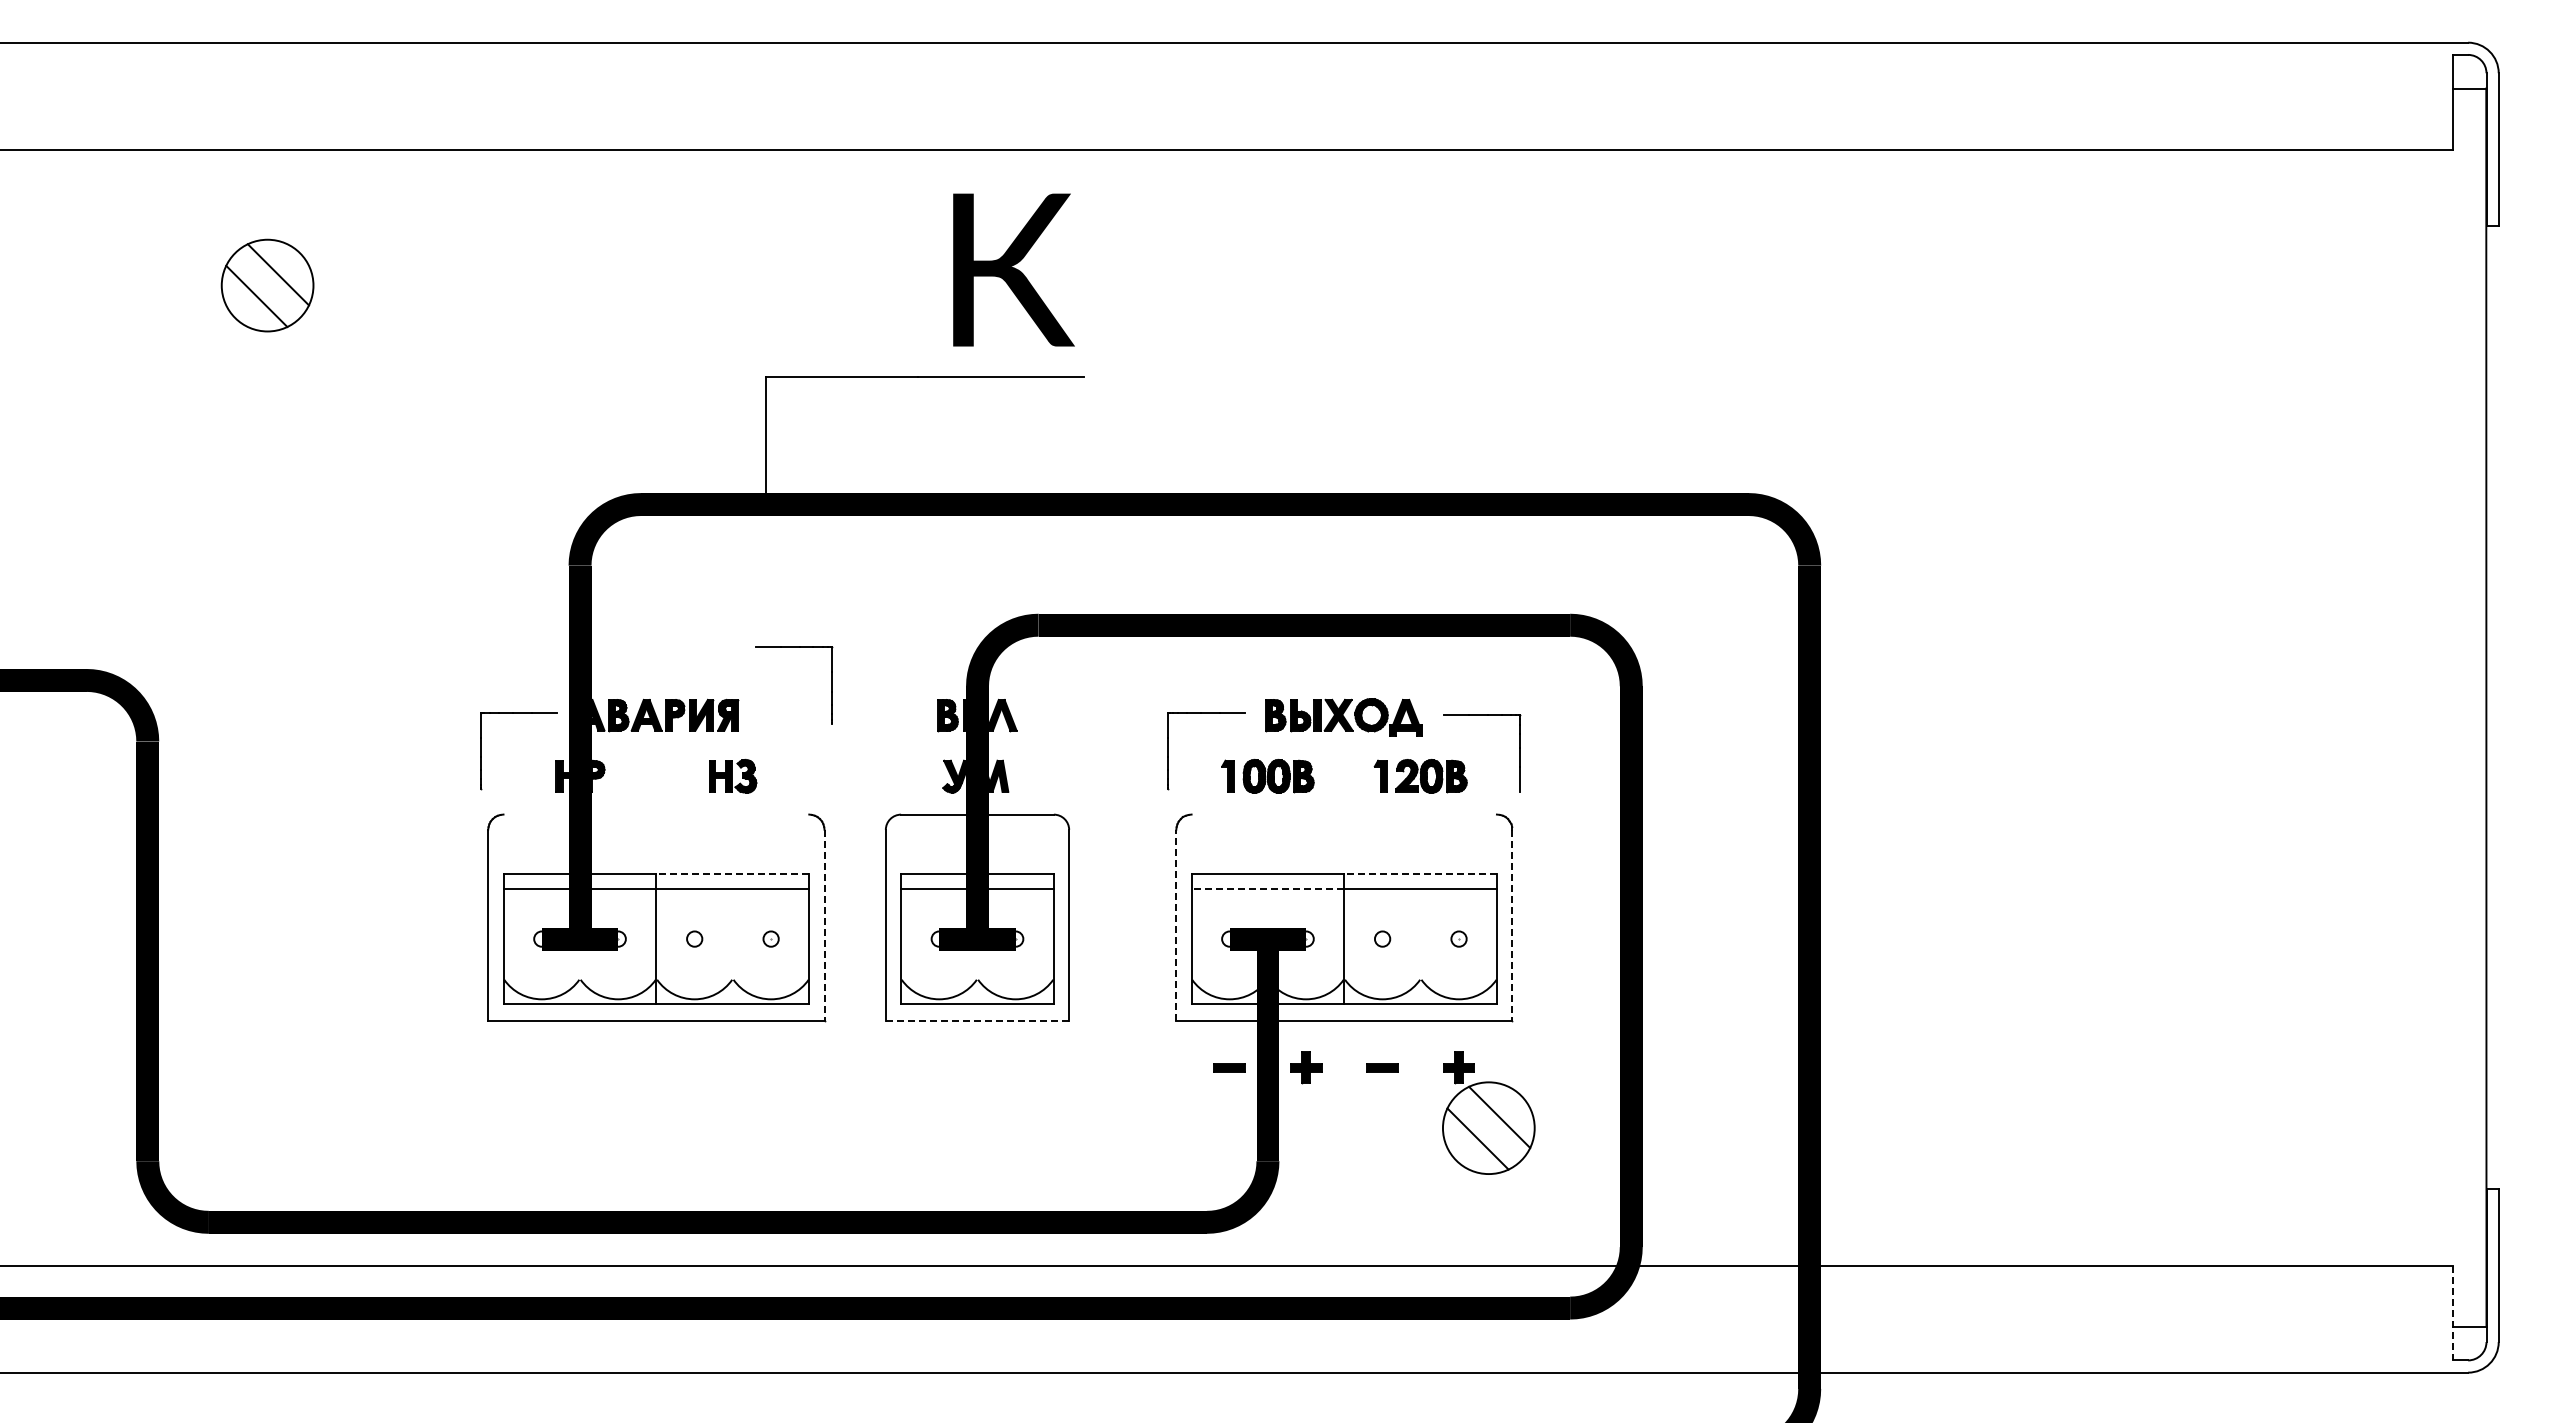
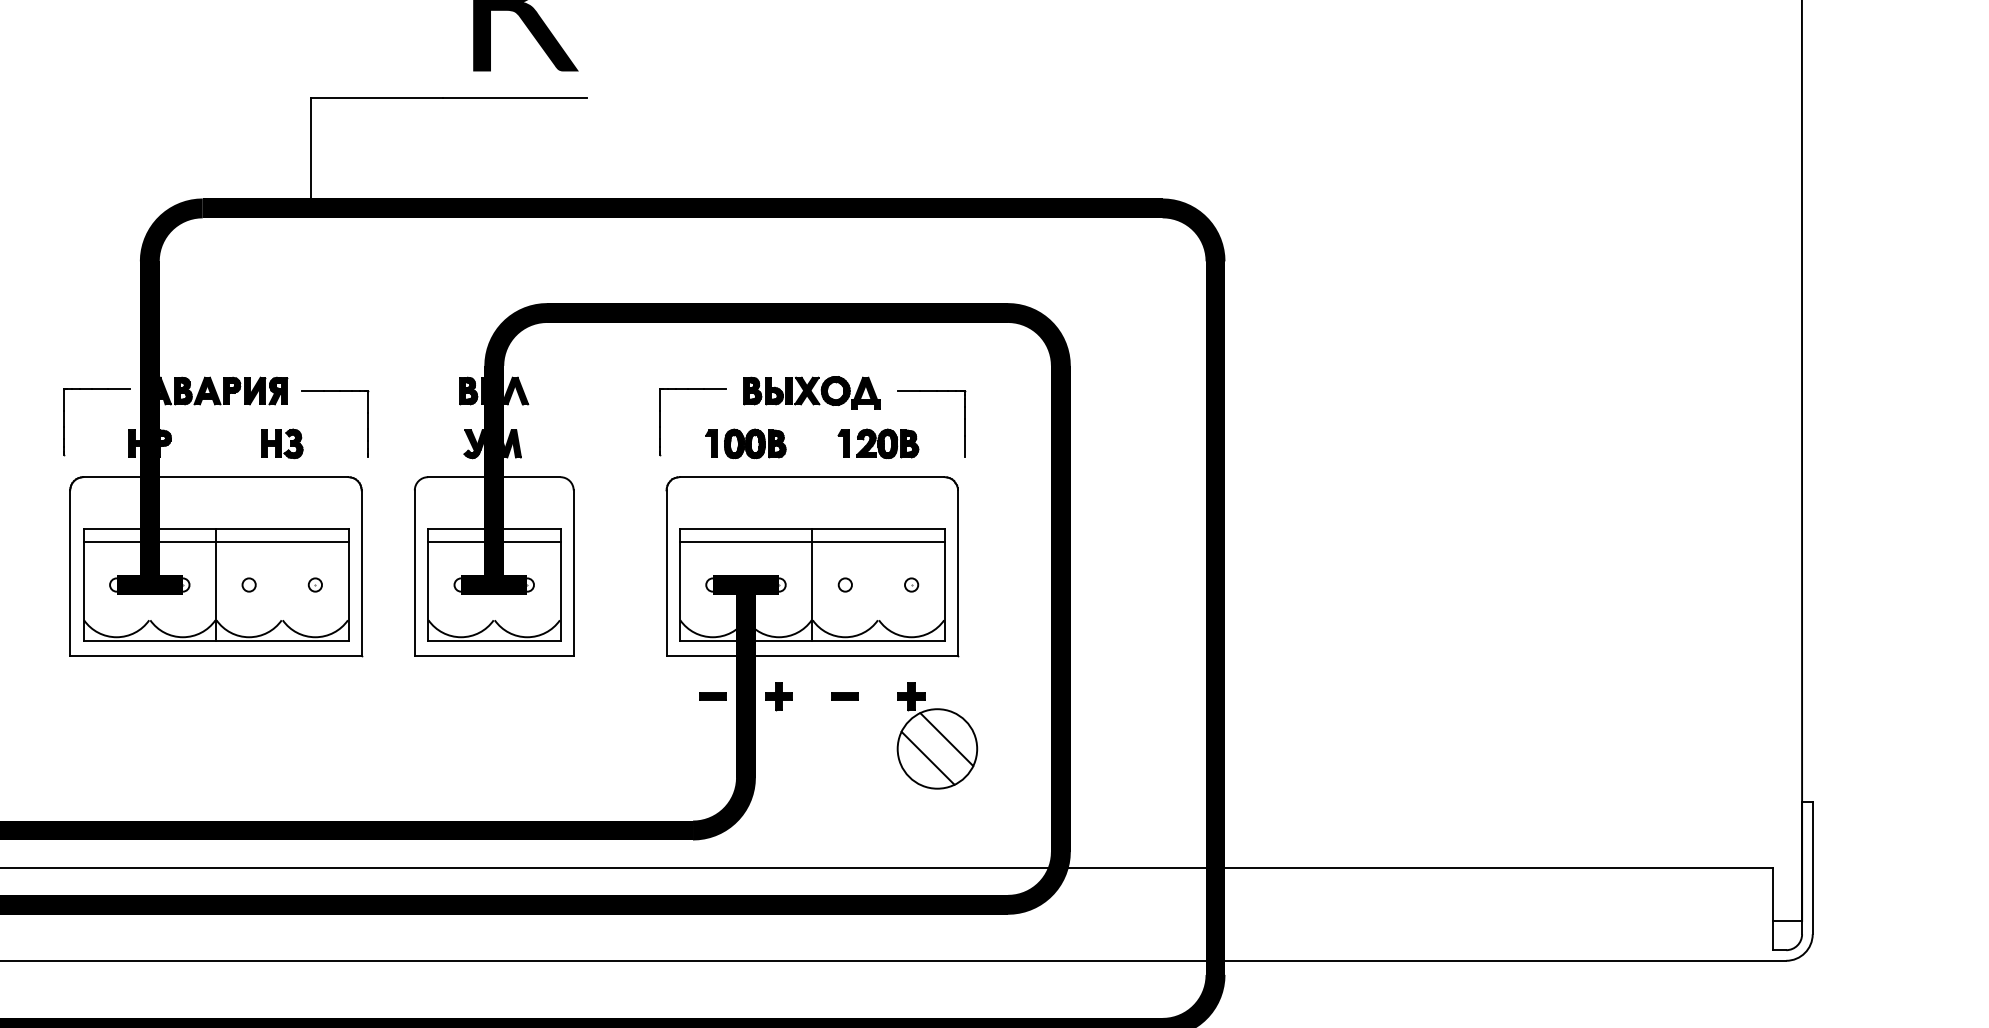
part: (831, 685) -> (367, 424), moved
line: (656, 814) -> (216, 477), added
line: (1343, 814) -> (811, 477), added
line: (732, 874) -> (281, 529), dashed -> solid
line: (1420, 874) -> (878, 529), dashed -> solid
line: (1267, 889) -> (745, 542), dashed -> solid
line: (824, 925) -> (361, 573), dashed -> solid
line: (1176, 925) -> (666, 573), dashed -> solid
line: (1512, 925) -> (957, 573), dashed -> solid
line: (977, 1021) -> (494, 656), dashed -> solid
line: (2452, 1313) -> (1772, 909), dashed -> solid

